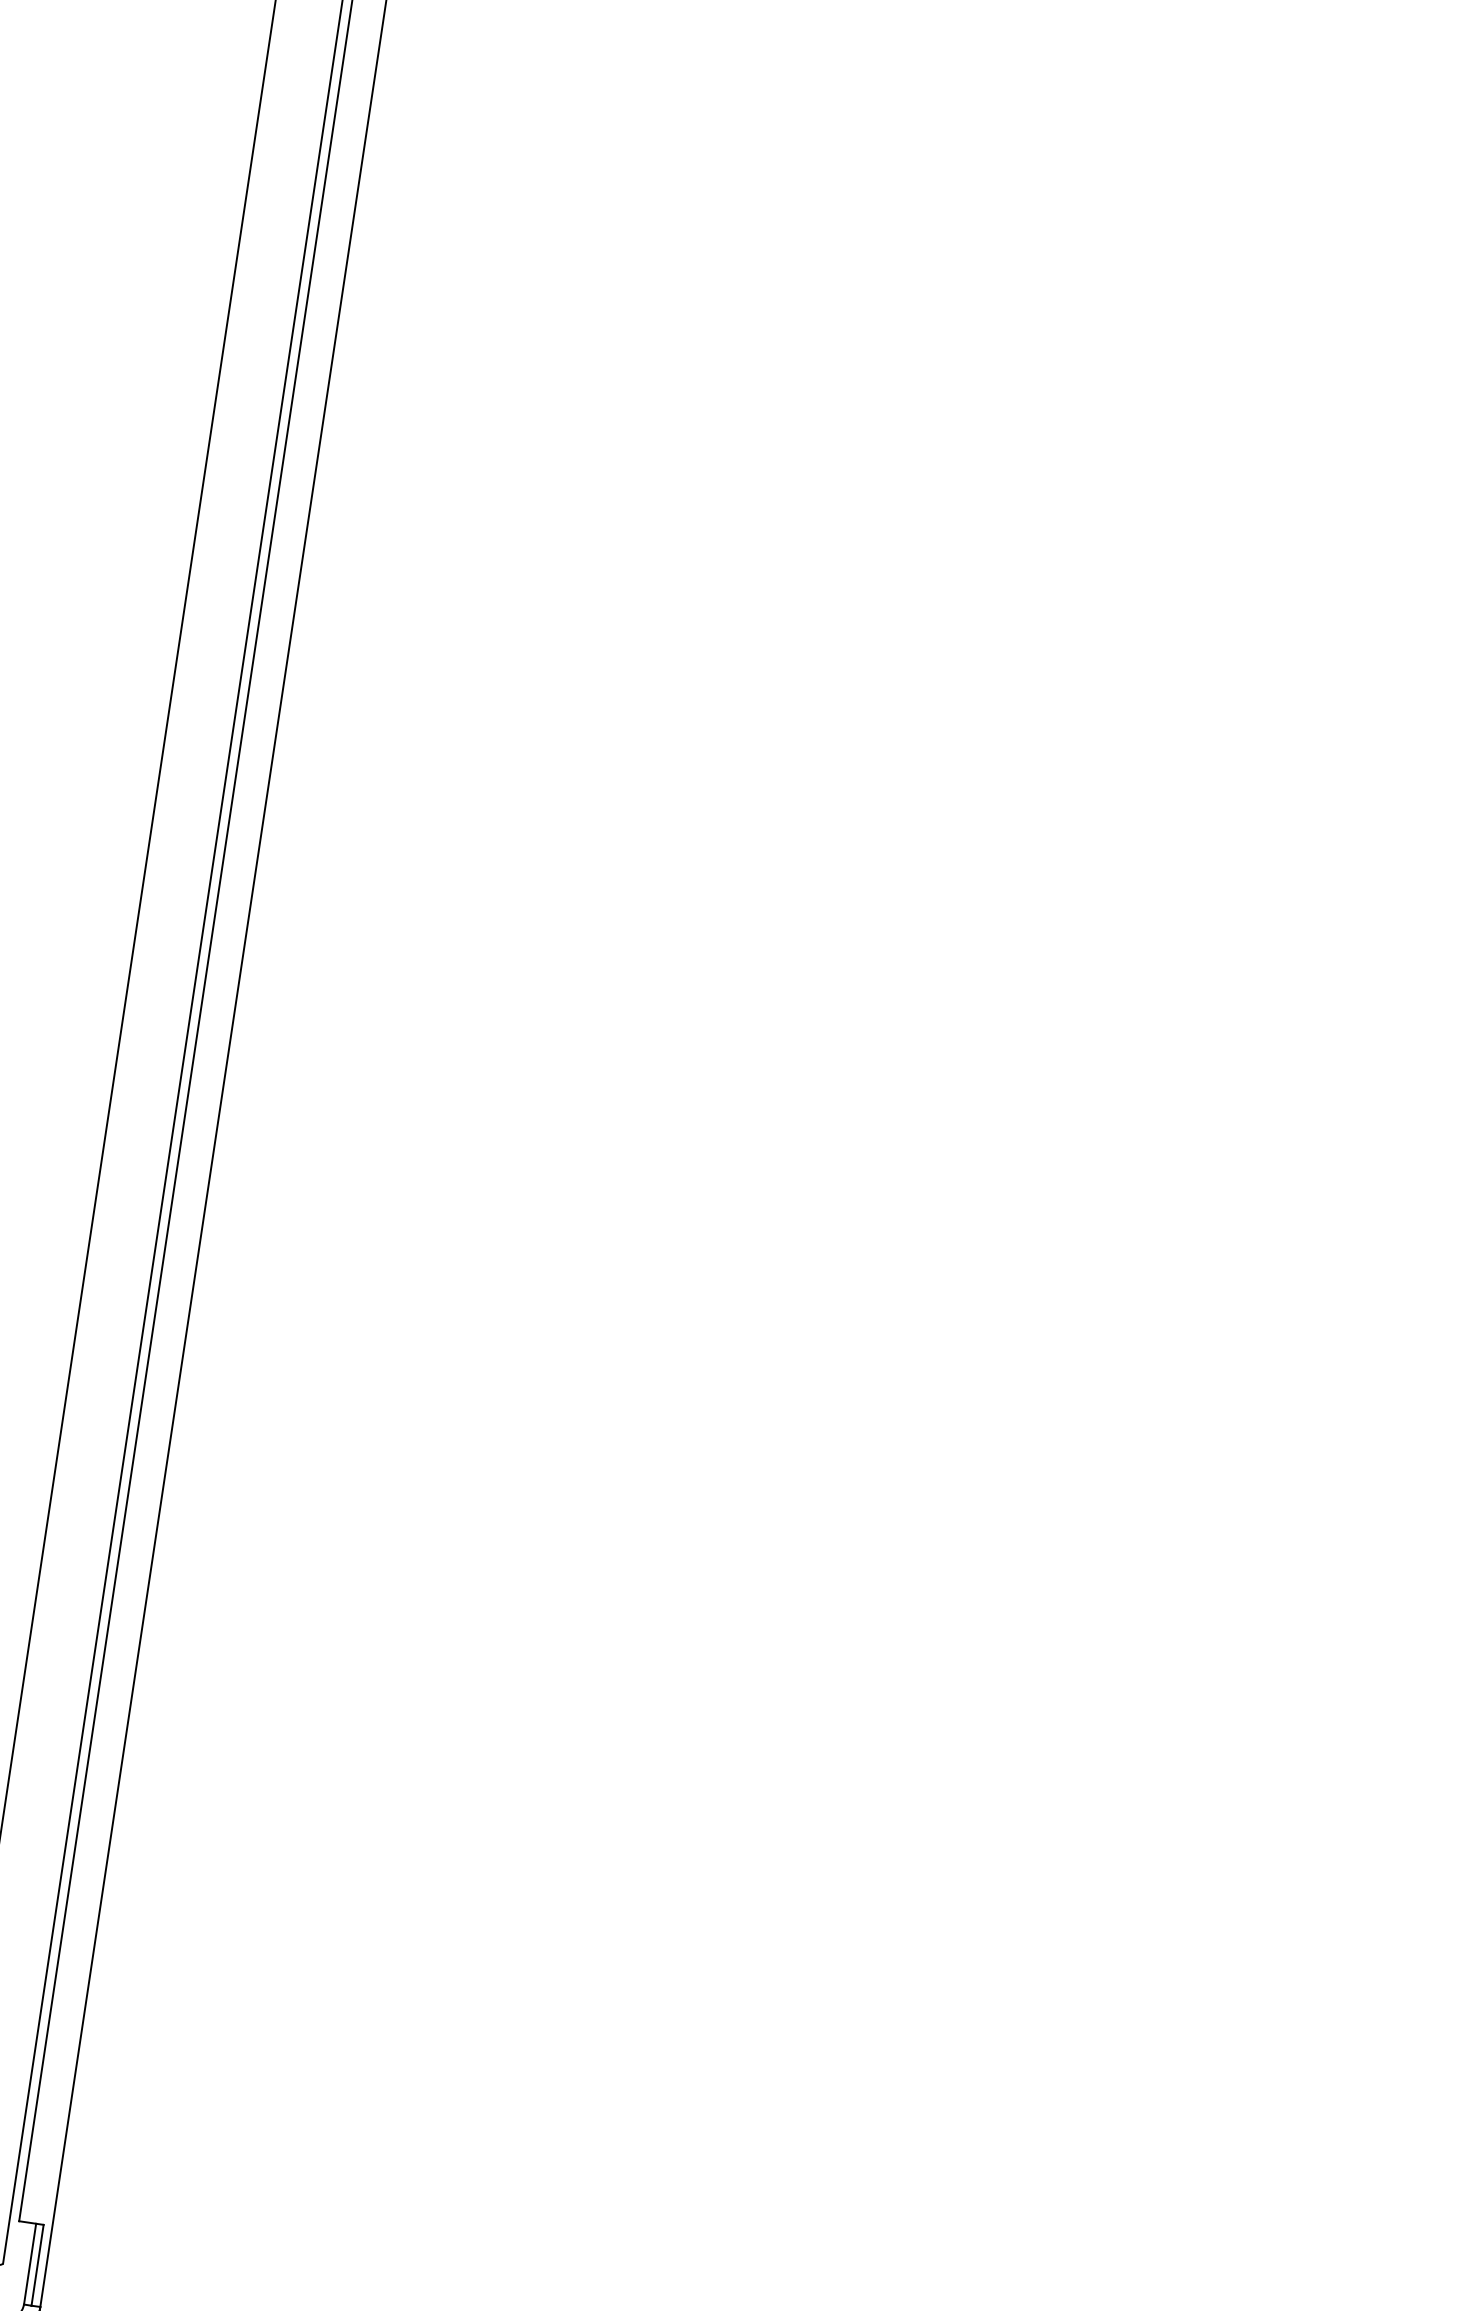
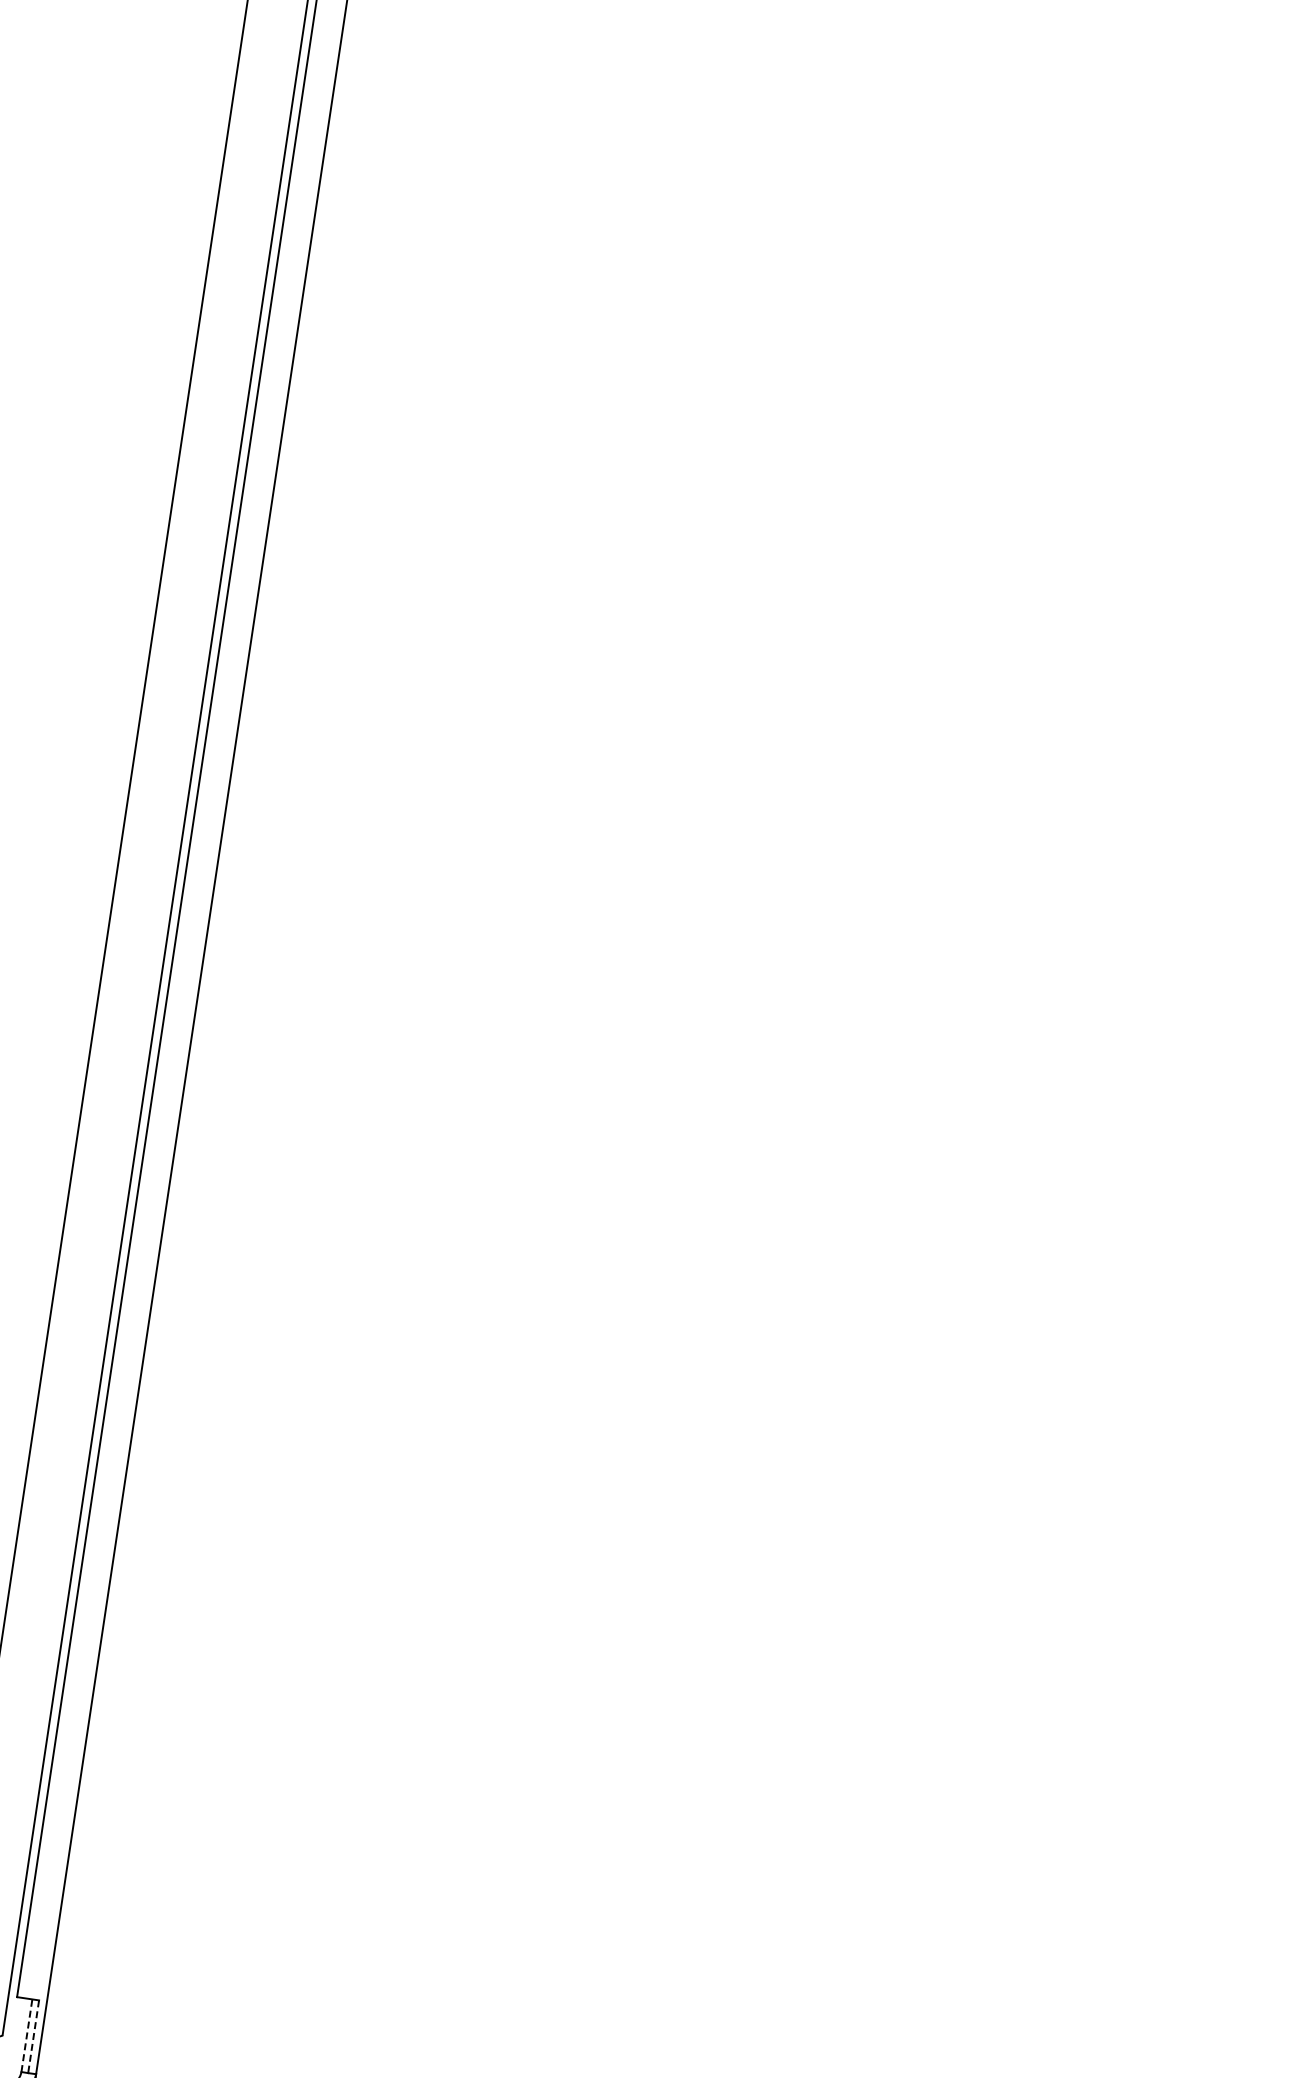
line: (29, 2263) -> (26, 2035), solid -> dashed
line: (37, 2265) -> (33, 2036), solid -> dashed

